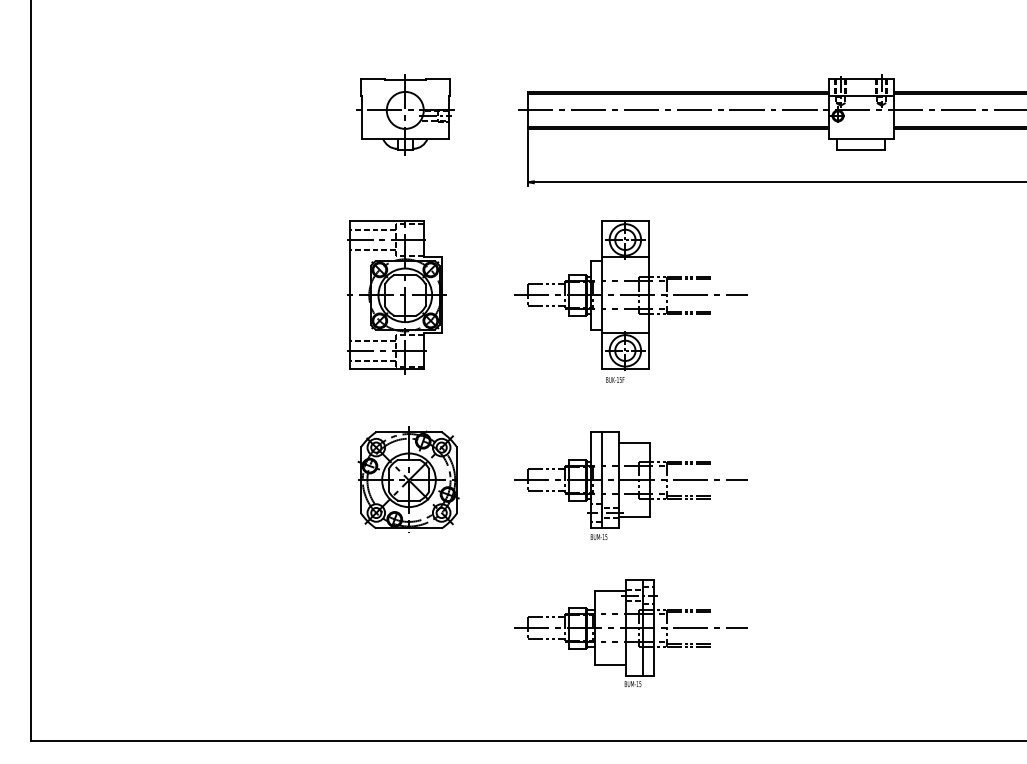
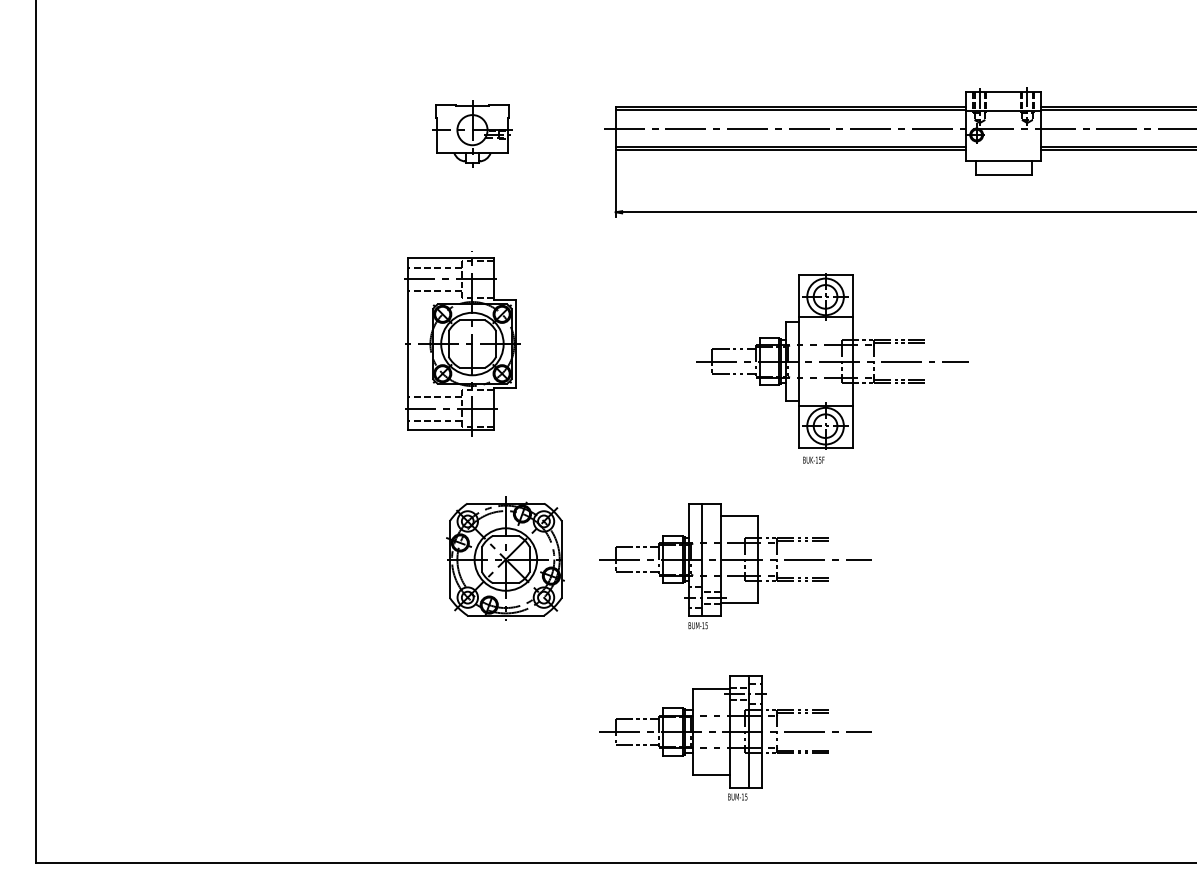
part: (405, 114) -> (472, 133), size x0.7
part: (630, 301) -> (831, 368), moved
part: (408, 479) -> (505, 558), moved

